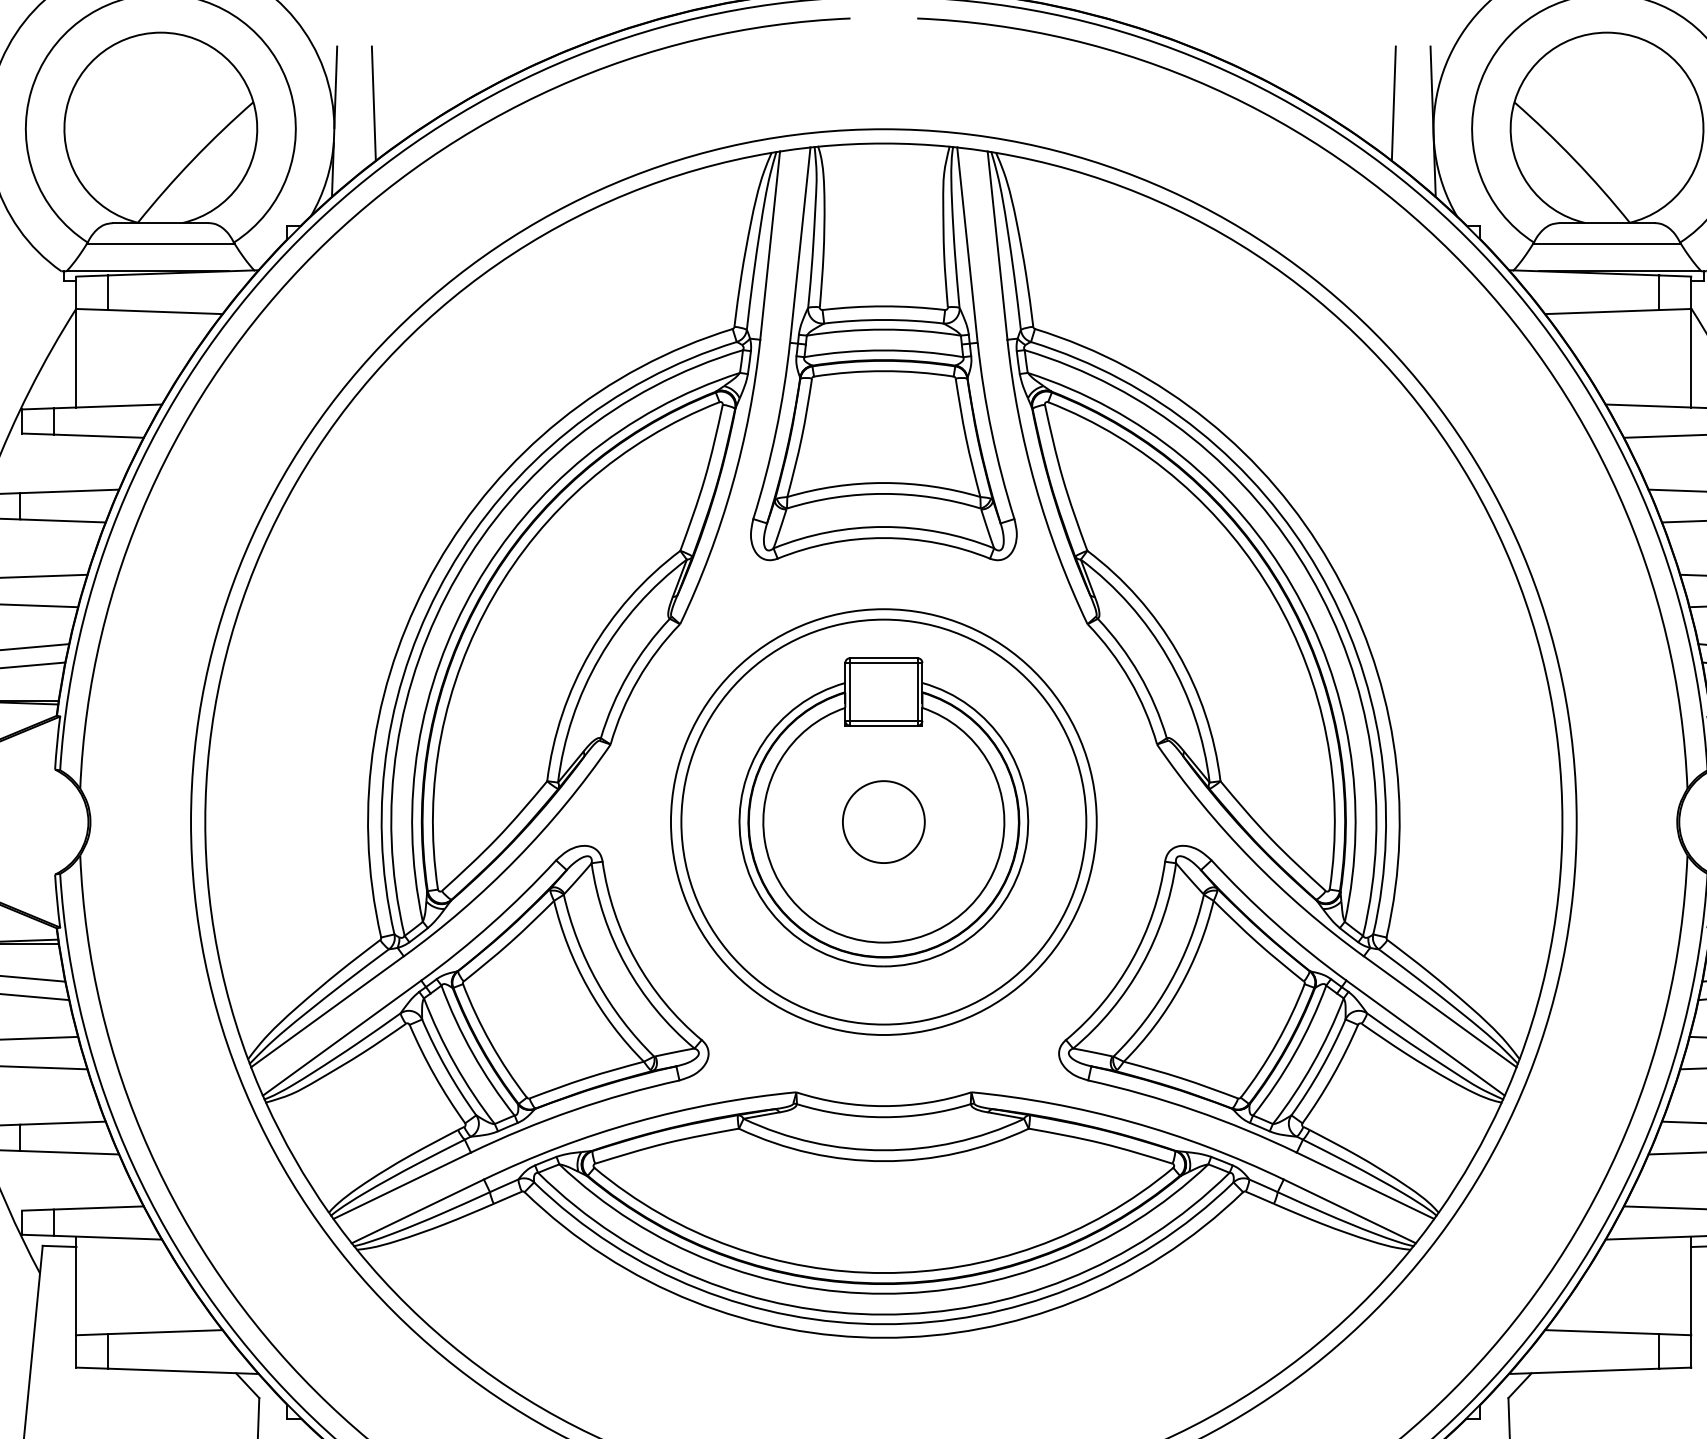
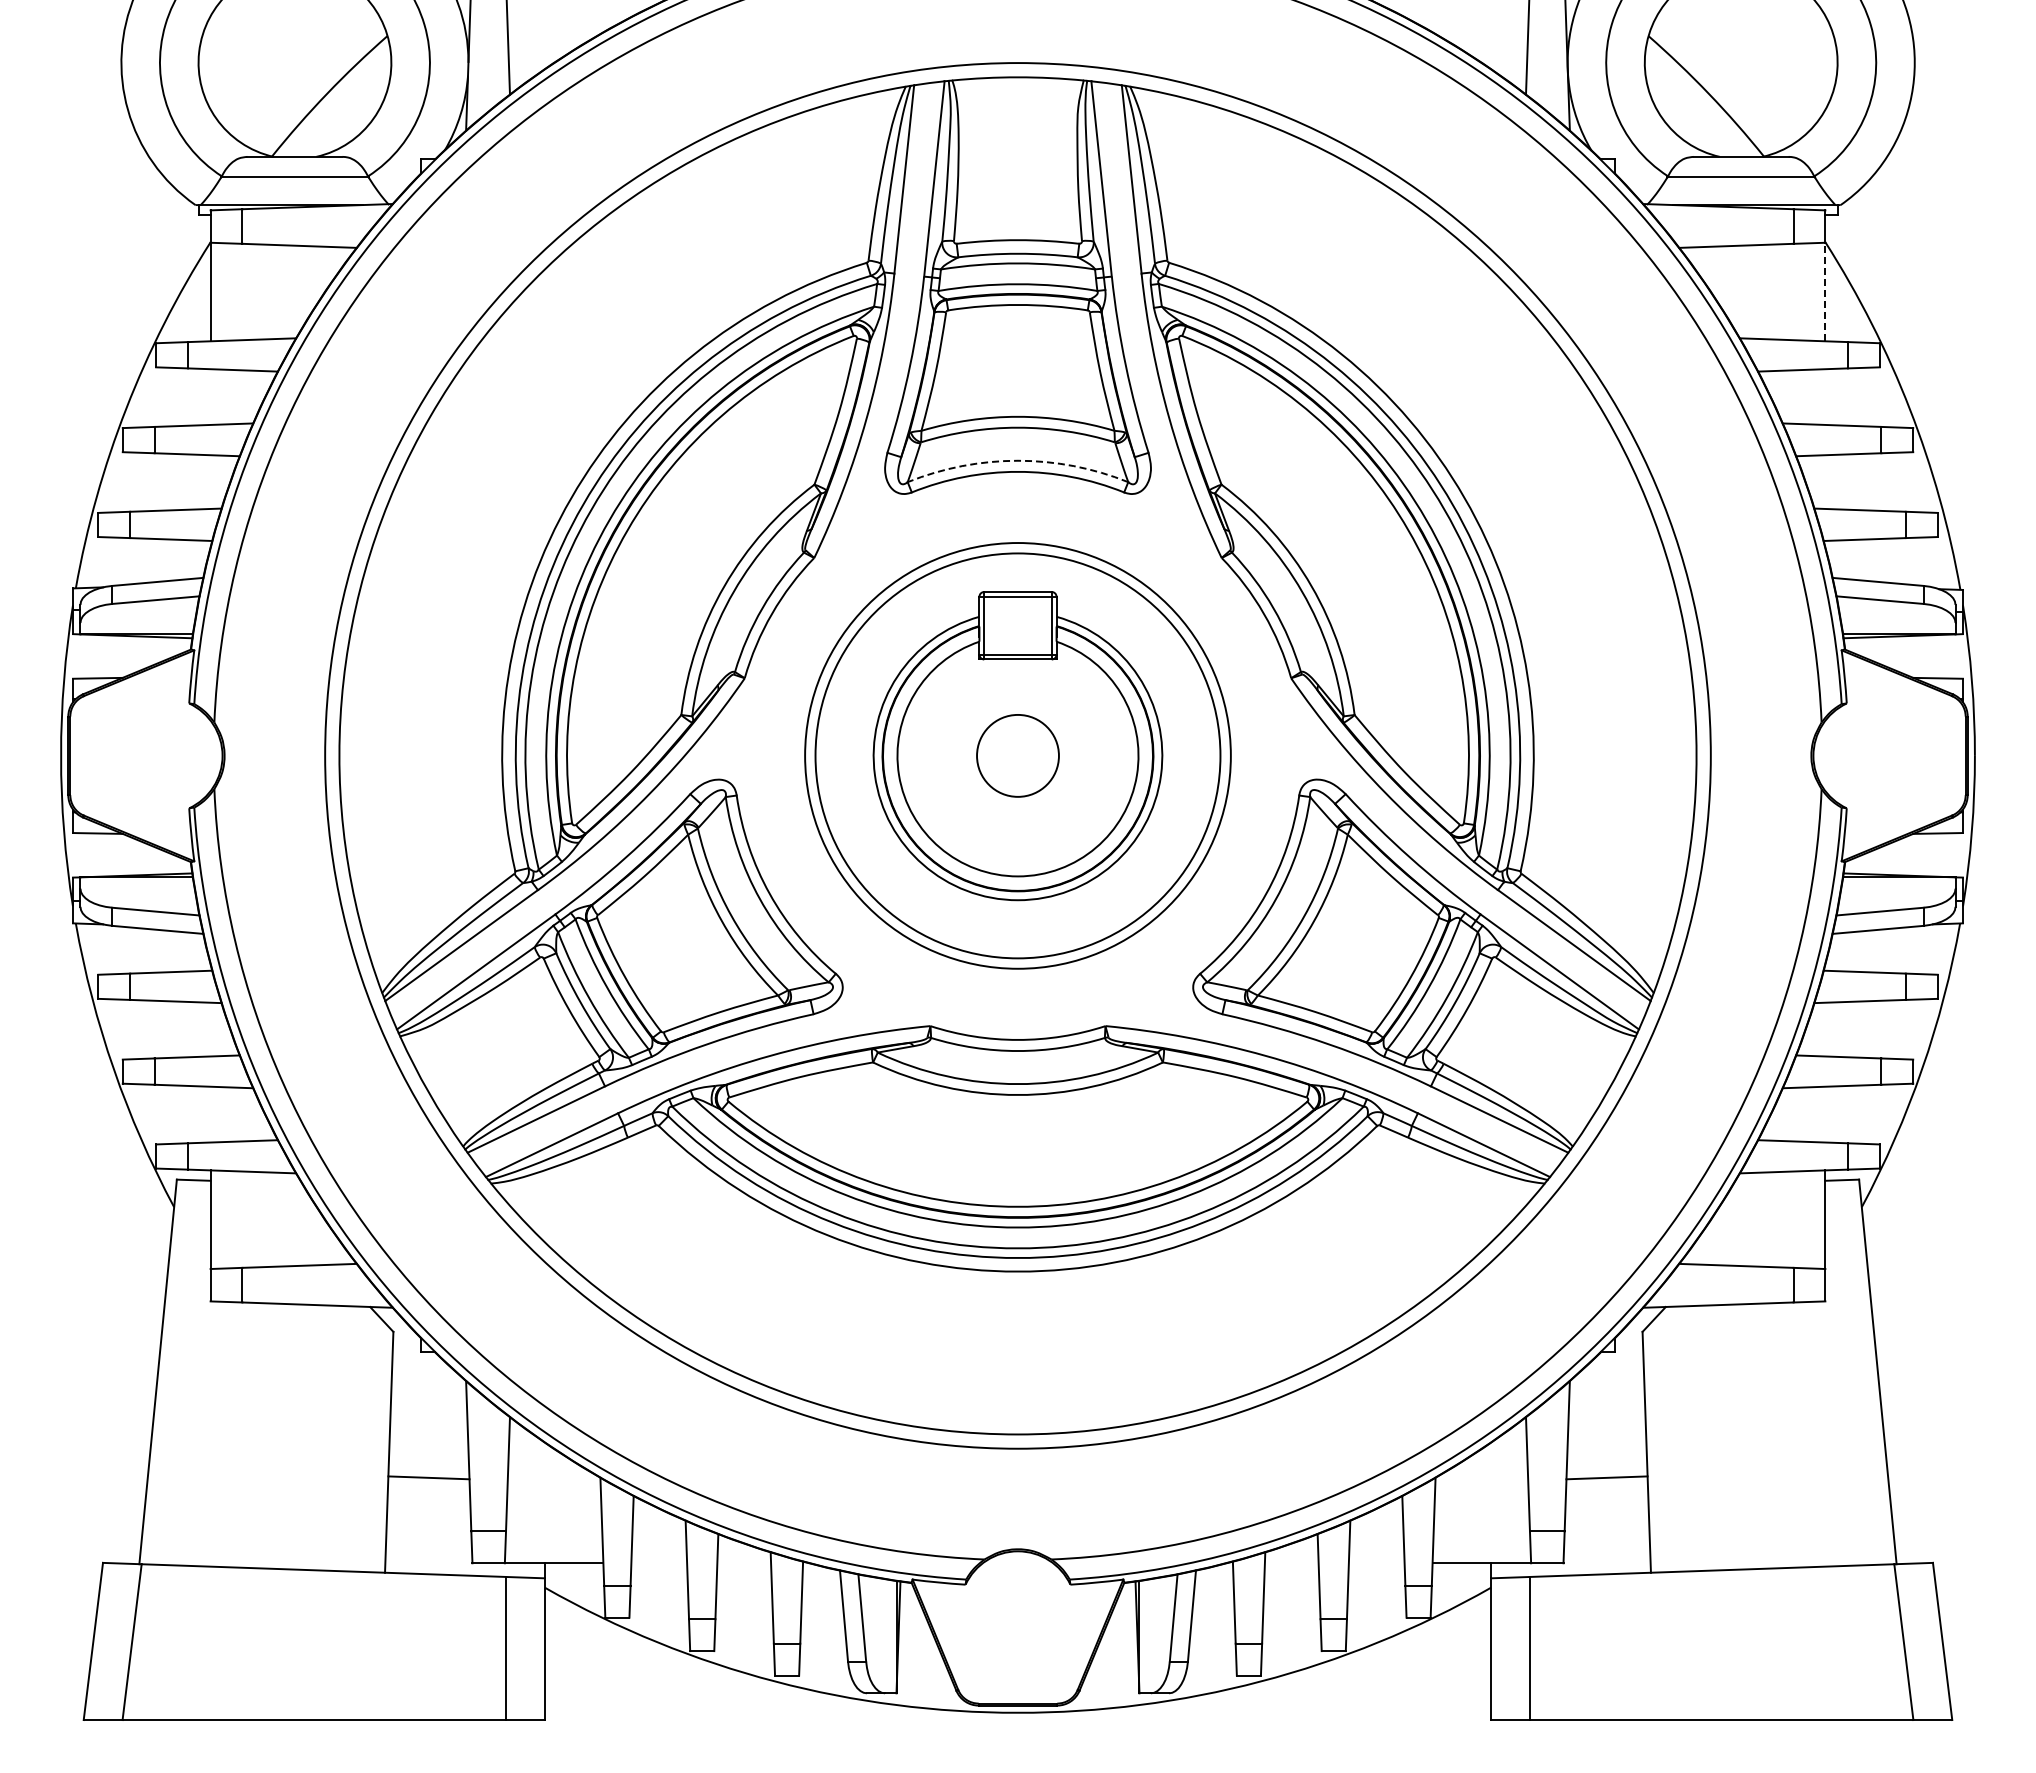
line: (1691, 357) -> (1825, 291), solid -> dashed
arc: (884, 526) -> (1018, 460), solid -> dashed

